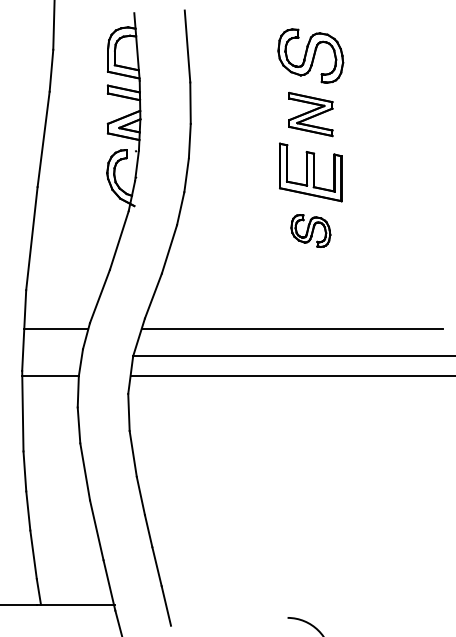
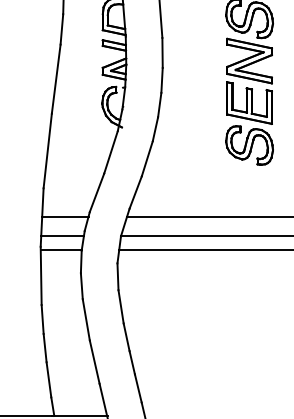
part: (310, 114) -> (249, 61), size x1.43
part: (310, 230) -> (249, 145), size x1.67
line: (52, 355) -> (62, 235), added

